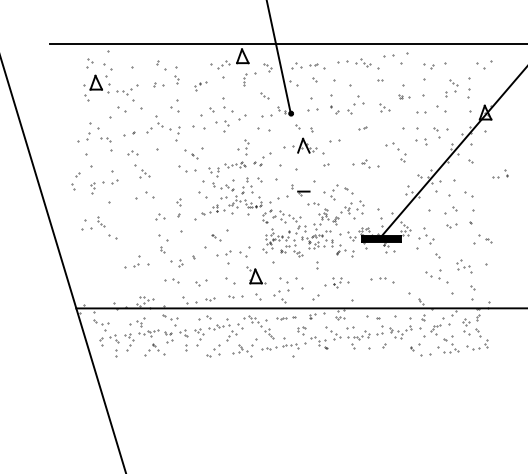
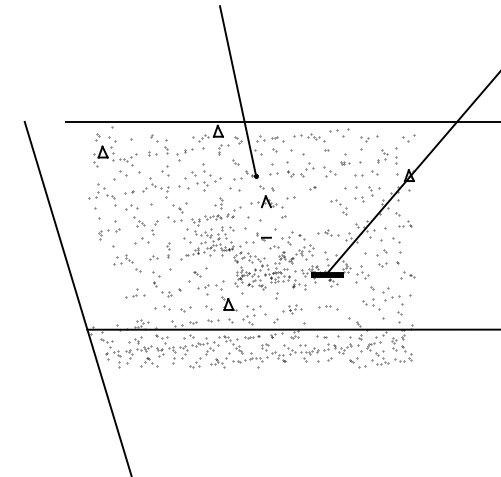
part: (199, 85) -> (184, 154), size x1.67
part: (383, 107) -> (329, 171), size x1.67
part: (132, 153) -> (131, 207), size x1.67
part: (366, 163) -> (328, 232), moved
part: (500, 173) -> (405, 223), moved
part: (75, 181) -> (154, 227), moved
part: (99, 228) -> (127, 263), moved
part: (464, 266) -> (392, 296), size x1.67
part: (171, 280) -> (162, 307), size x1.43

